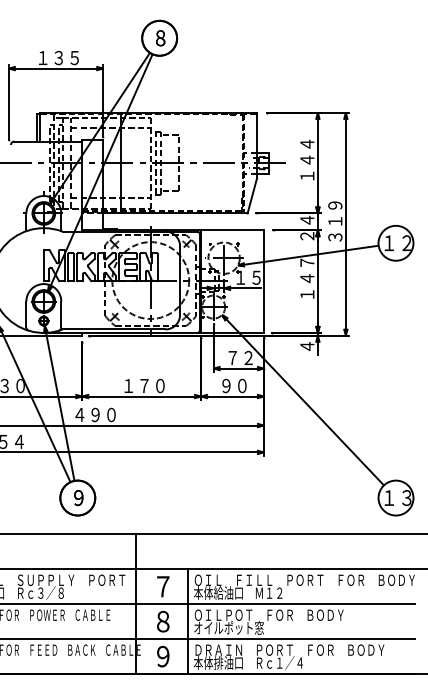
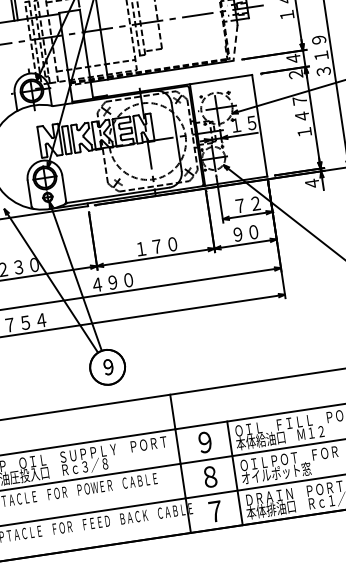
line: (252, 196) -> (235, 43), solid -> dashed
text: (163, 586) -> (205, 442), ７ -> ９
text: (163, 656) -> (215, 511), ９ -> ７

